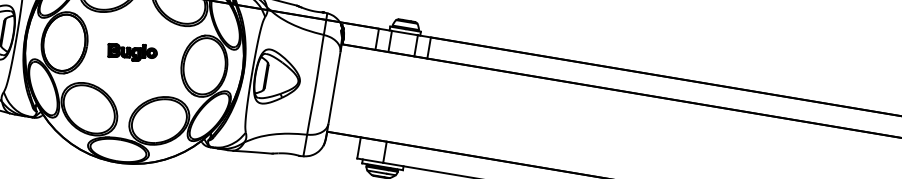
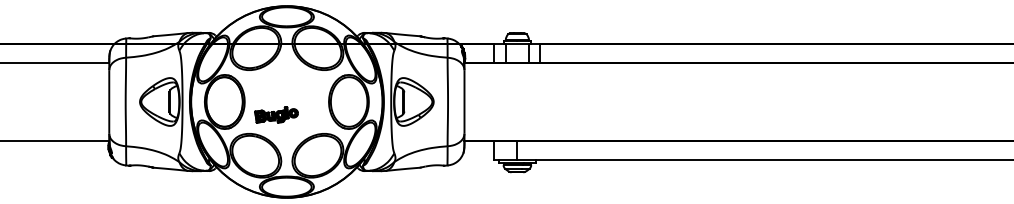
part: (132, 51) -> (276, 114), moved

